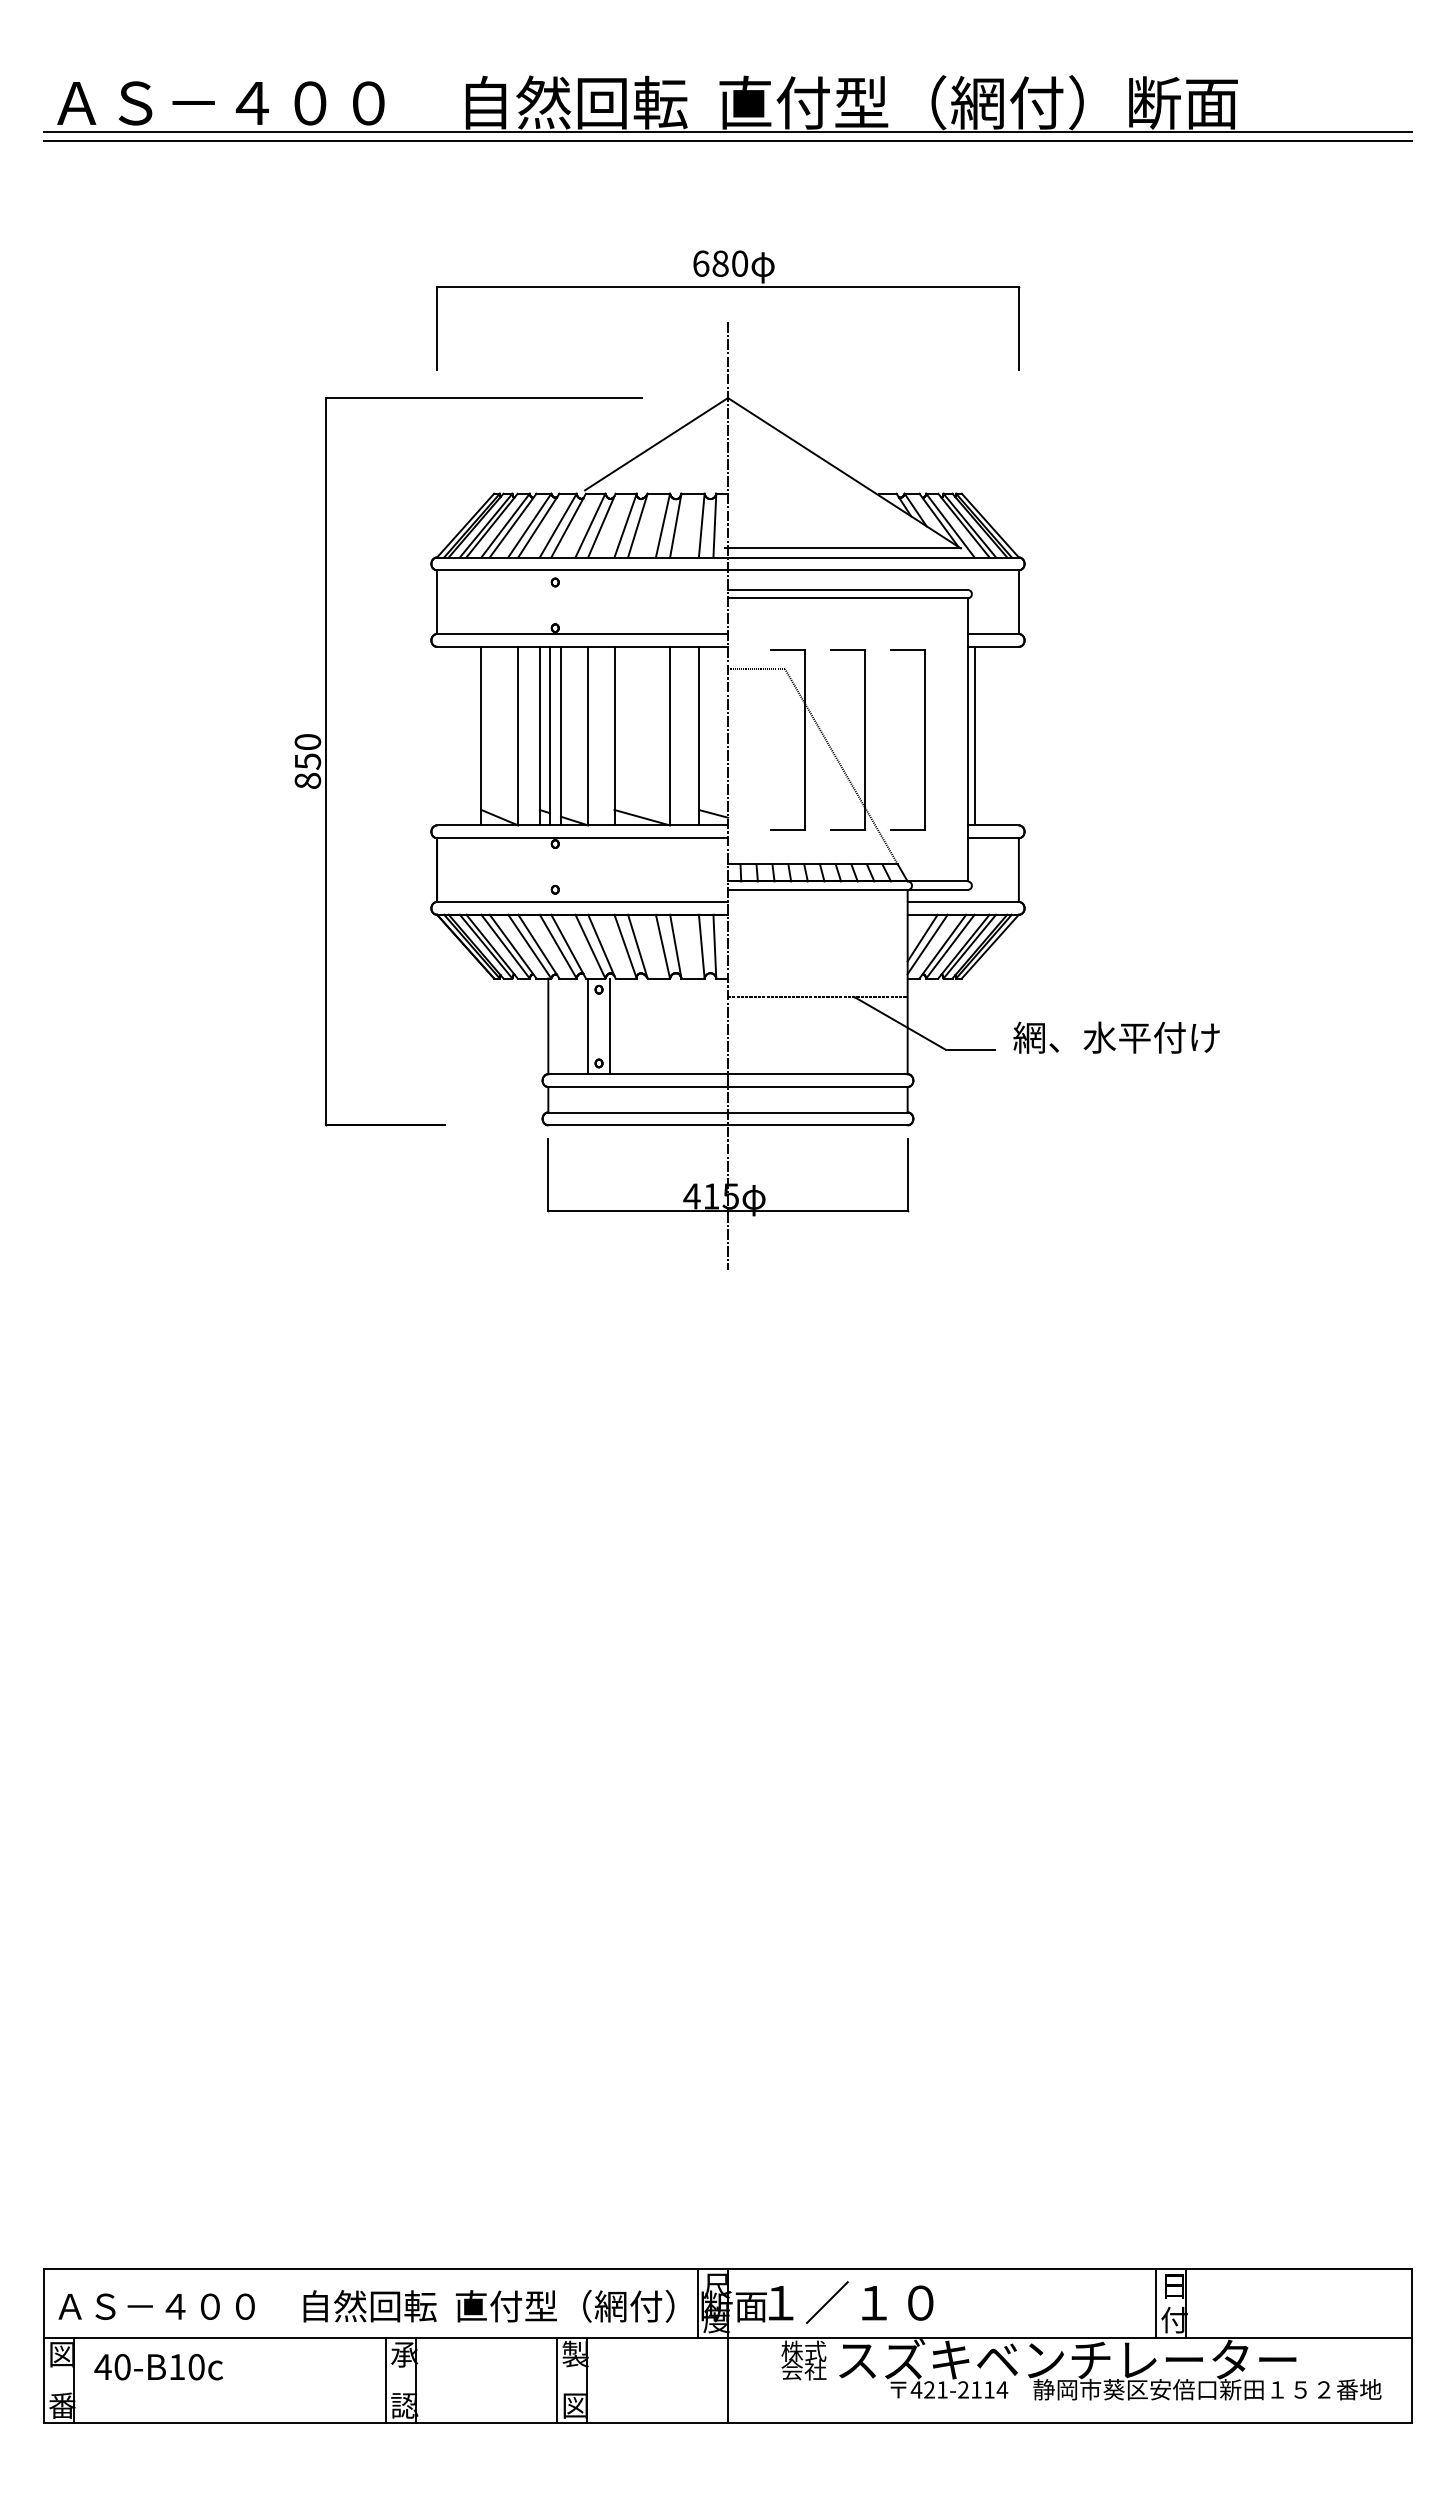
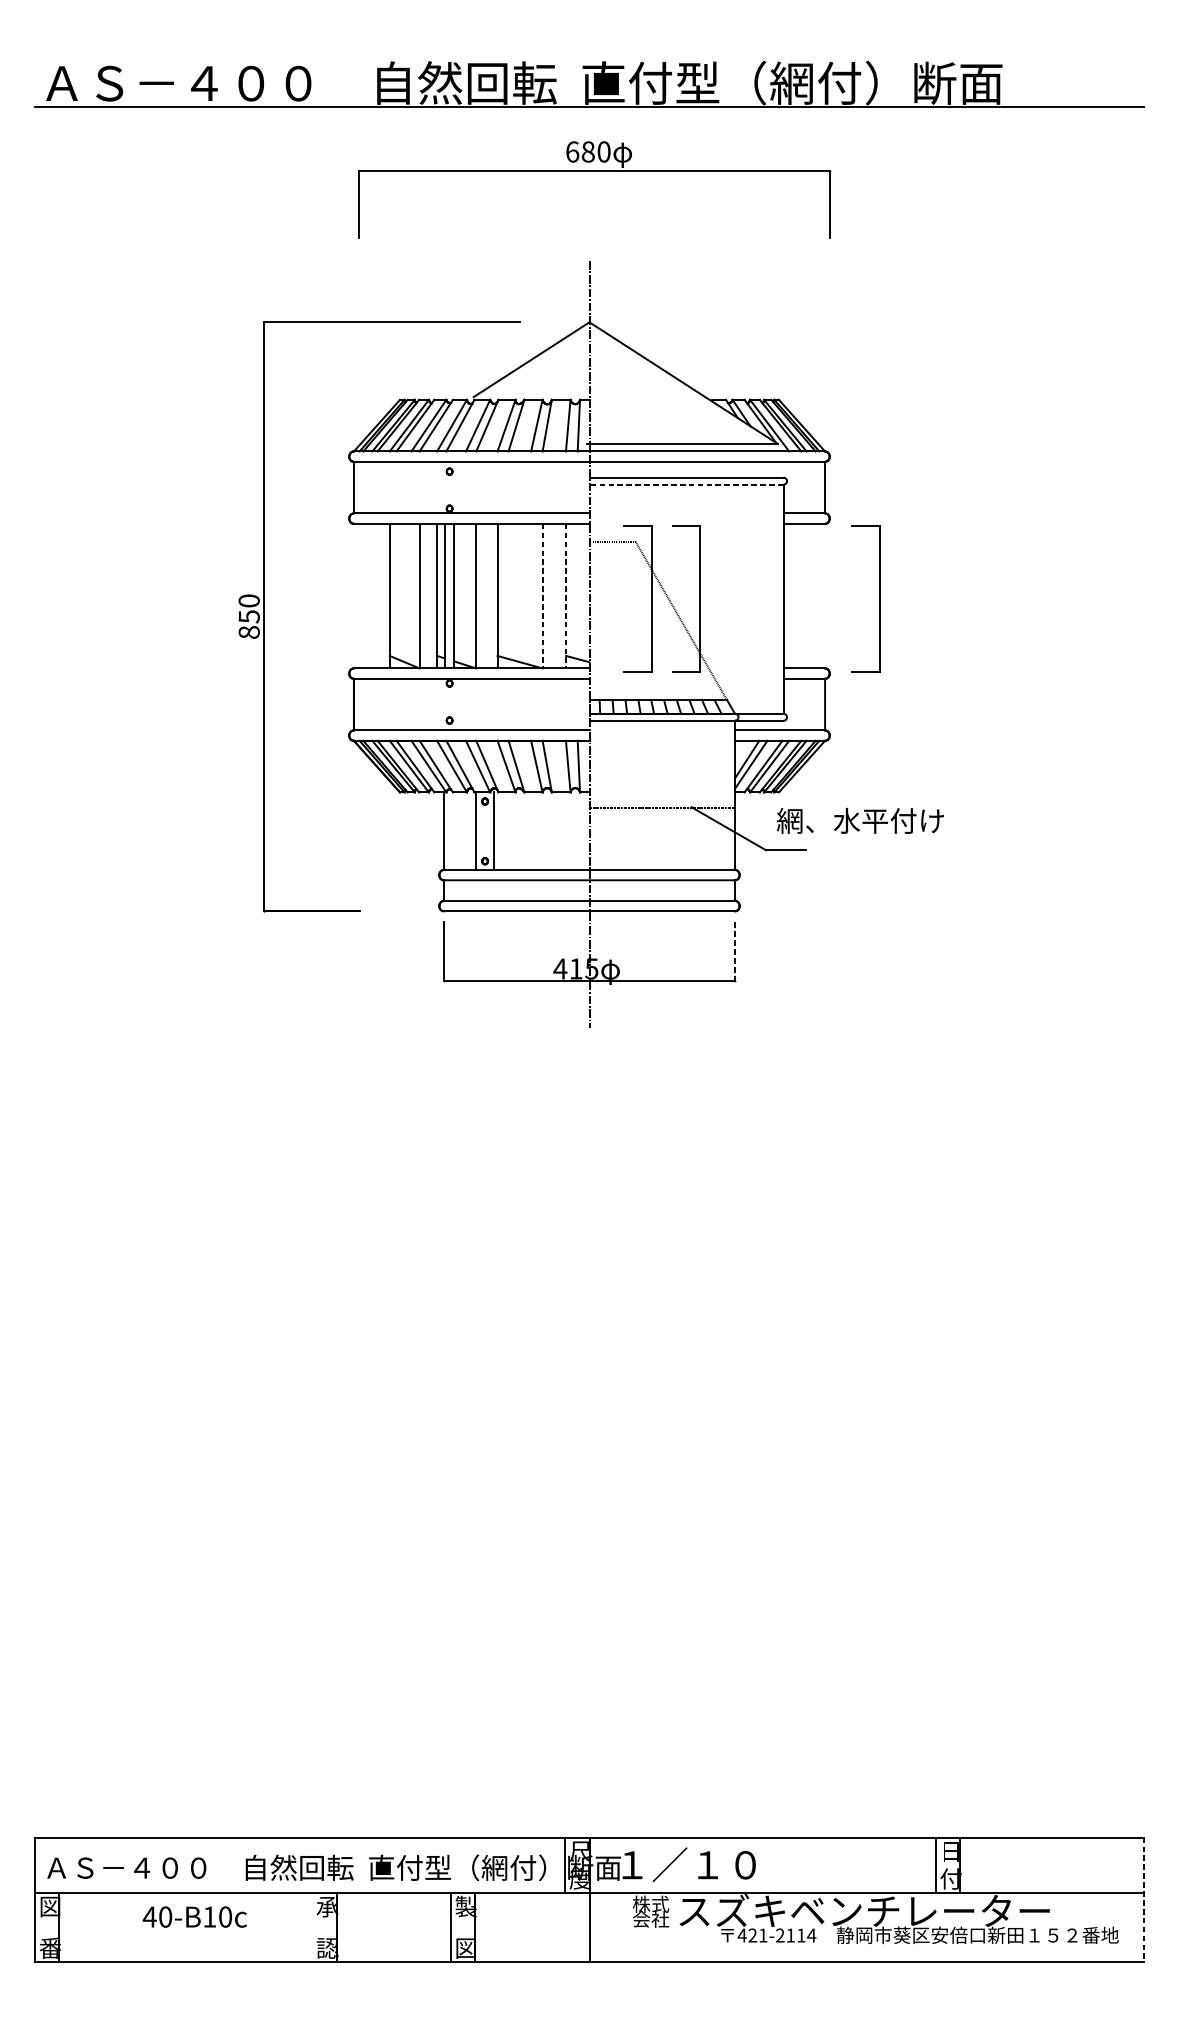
line: (727, 140) -> (589, 113), removed
part: (728, 287) -> (594, 171), moved
line: (847, 598) -> (686, 484), solid -> dashed
line: (974, 735) -> (789, 595), removed
line: (670, 736) -> (542, 596), solid -> dashed
line: (698, 736) -> (565, 596), solid -> dashed
part: (924, 739) -> (879, 598), moved
text: (1116, 1037) -> (860, 820), moved
line: (907, 1175) -> (734, 951), solid -> dashed
line: (1412, 2346) -> (1143, 1900), solid -> dashed
text: (158, 2367) -> (194, 1917), moved
line: (385, 2380) -> (312, 1927), removed

